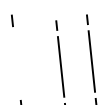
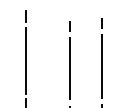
line: (16, 63) -> (25, 60), added

